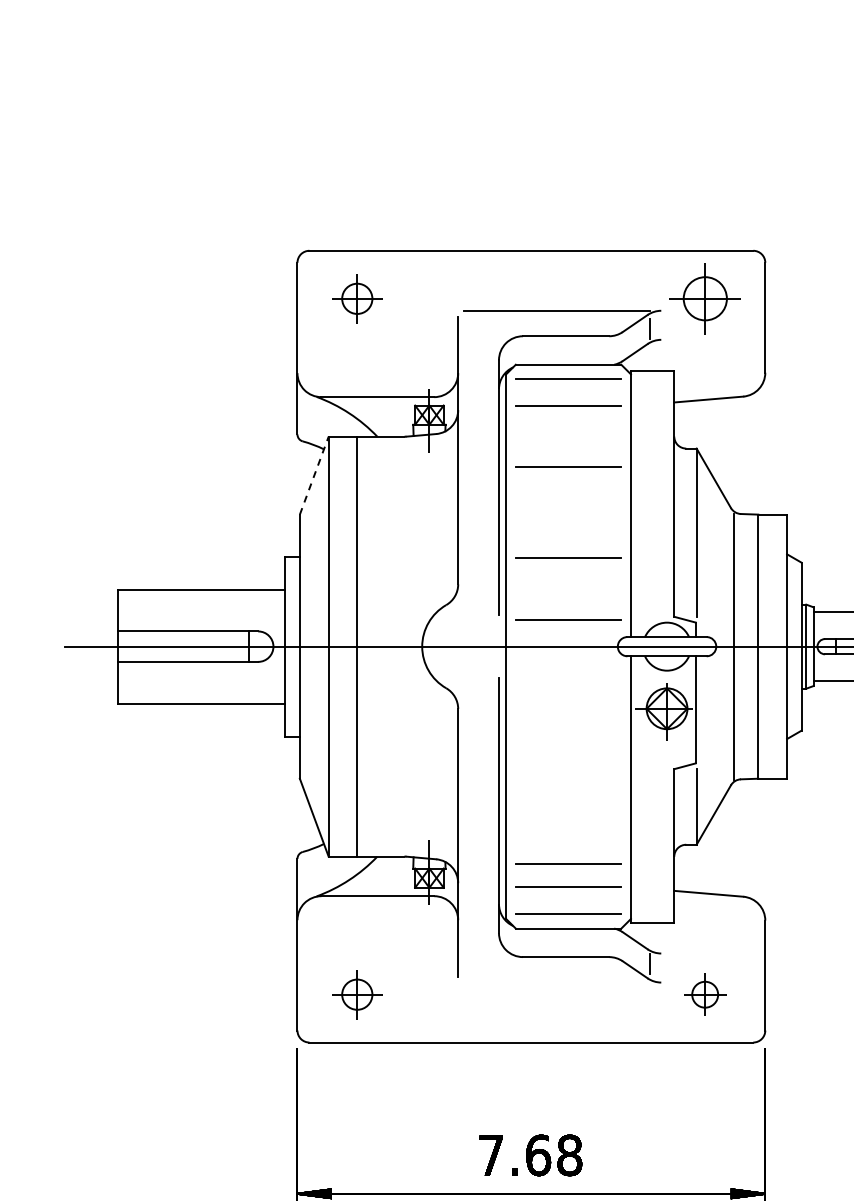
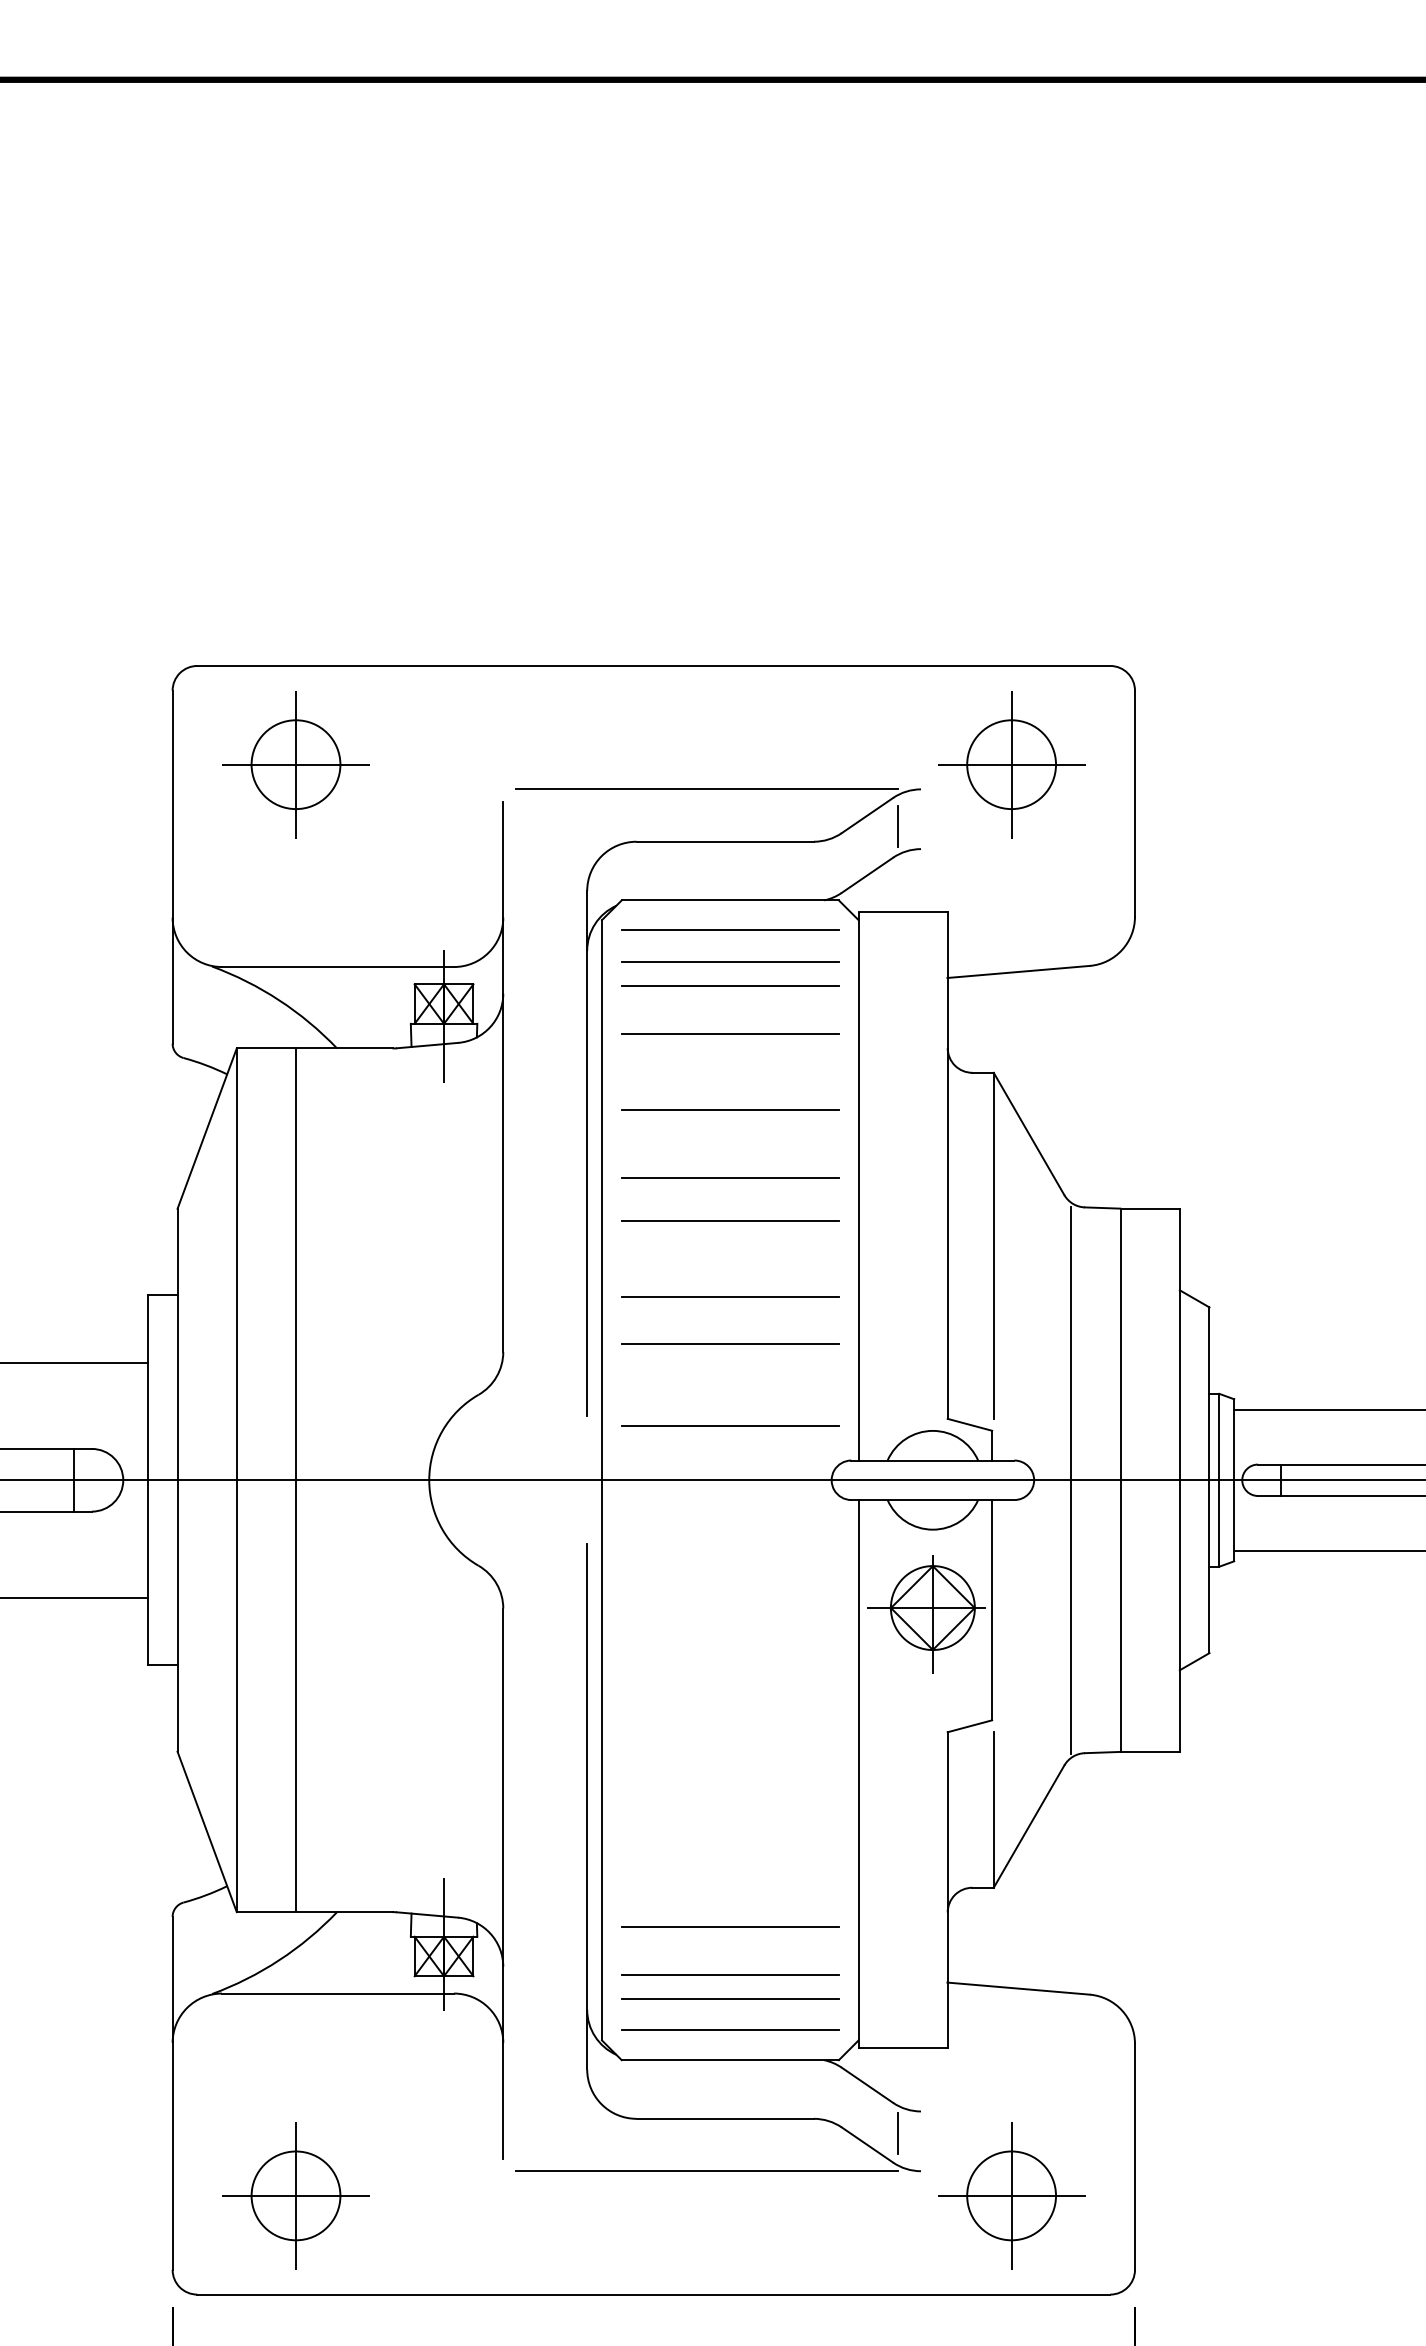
part: (356, 298) -> (294, 764), size x1.43
line: (568, 394) -> (730, 961), added
line: (568, 429) -> (730, 1033), added
line: (314, 475) -> (207, 1128), dashed -> solid
line: (568, 499) -> (730, 1177), added
line: (568, 520) -> (730, 1220), added
line: (568, 580) -> (730, 1344), added
line: (568, 898) -> (730, 1998), added
line: (557, 982) -> (707, 2171), added
part: (356, 994) -> (294, 2195), size x1.43
part: (704, 994) -> (1009, 2195), size x1.67

